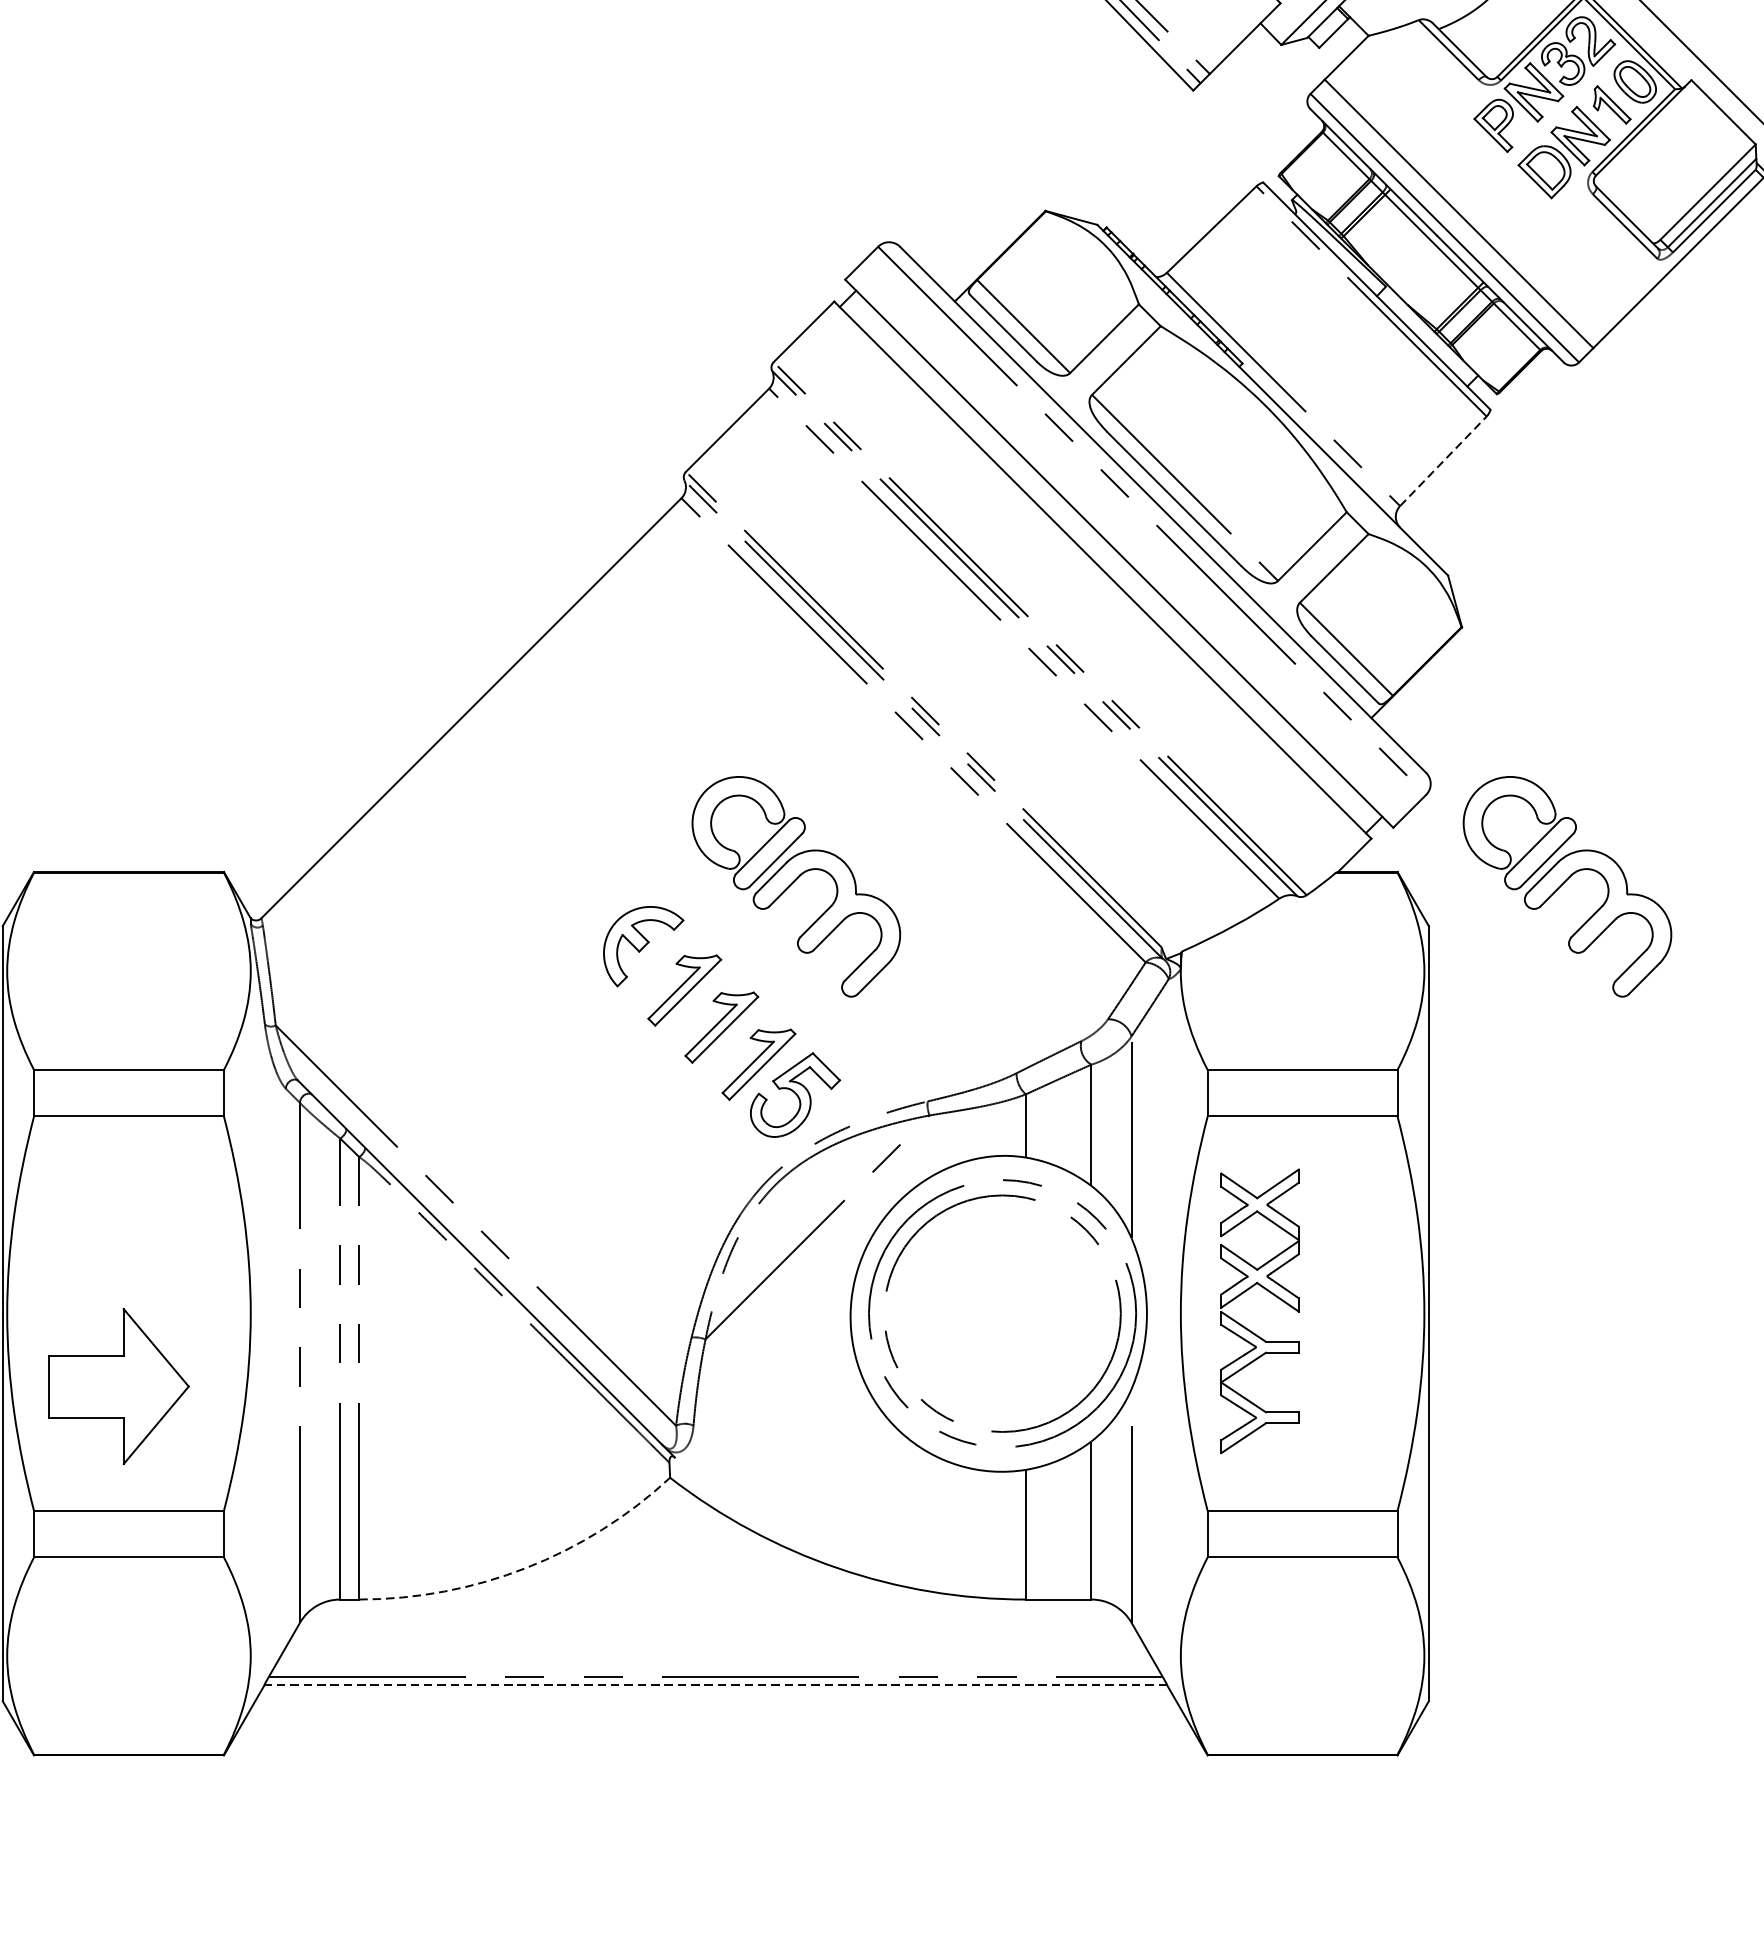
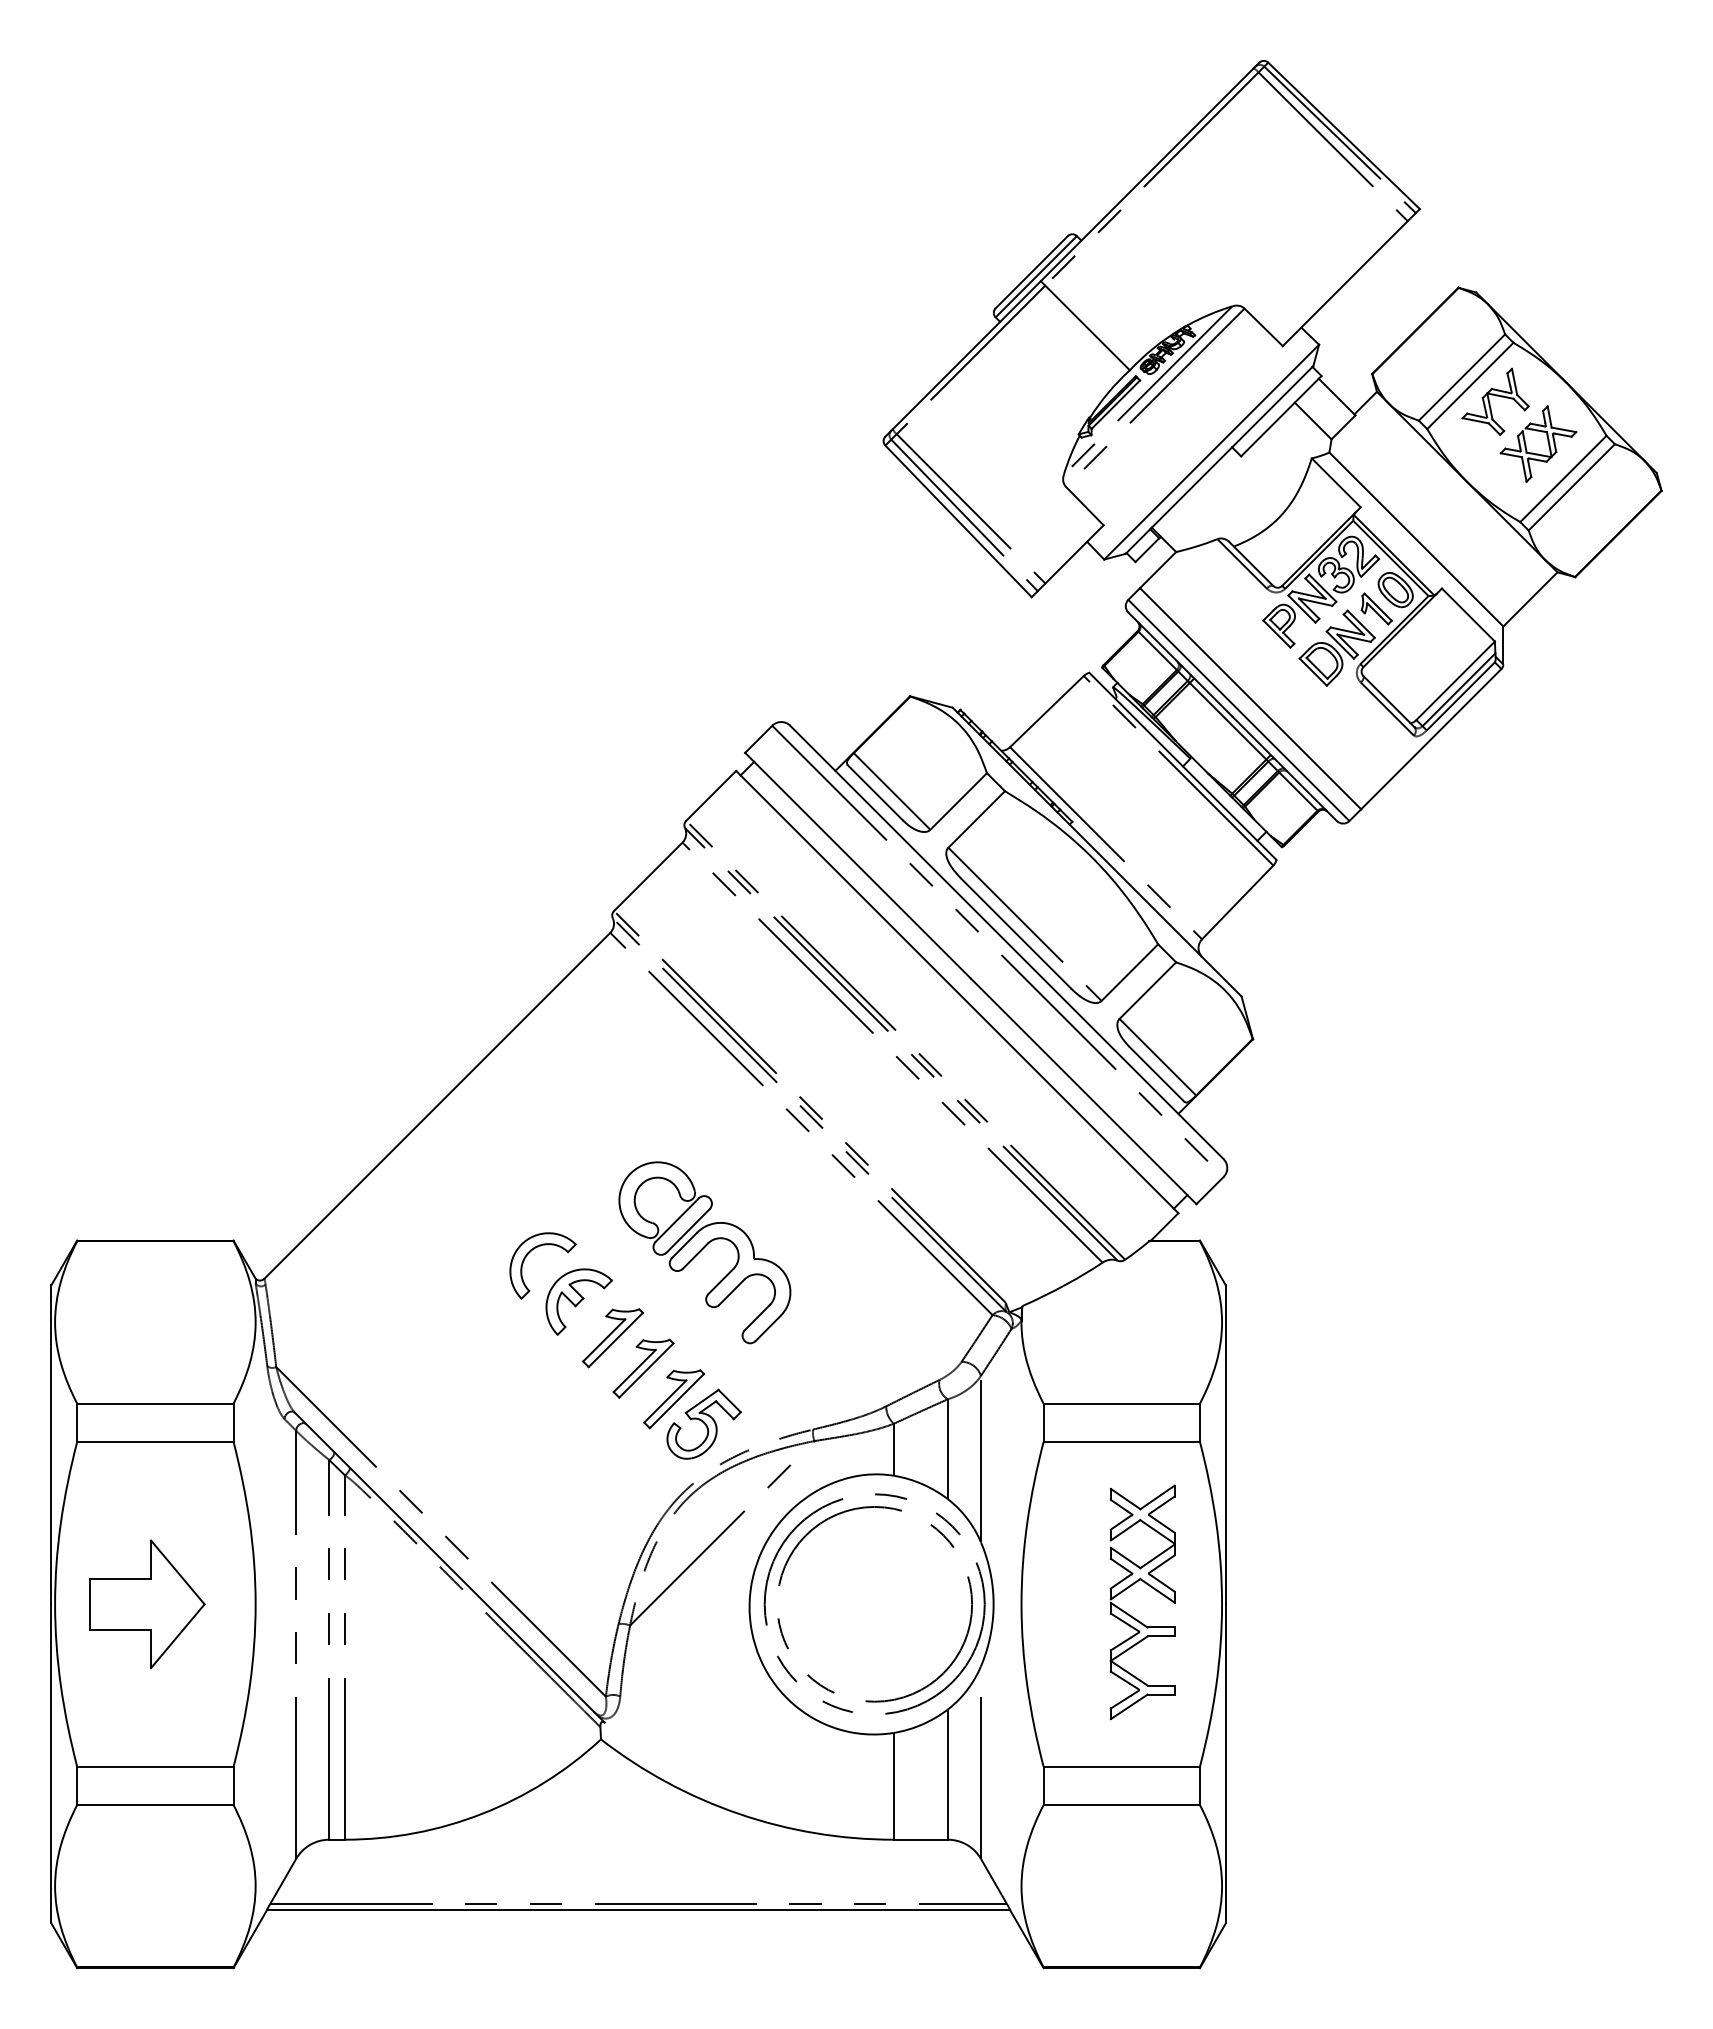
line: (1444, 461) -> (1238, 902), dashed -> solid
part: (584, 886) -> (530, 1252), added
part: (1566, 886) -> (1339, 1252), removed
part: (1248, 1328) -> (1133, 1616), moved
part: (119, 1386) -> (147, 1604), moved
arc: (526, 1567) -> (482, 1813), dashed -> solid
line: (715, 1685) -> (638, 1910), dashed -> solid

